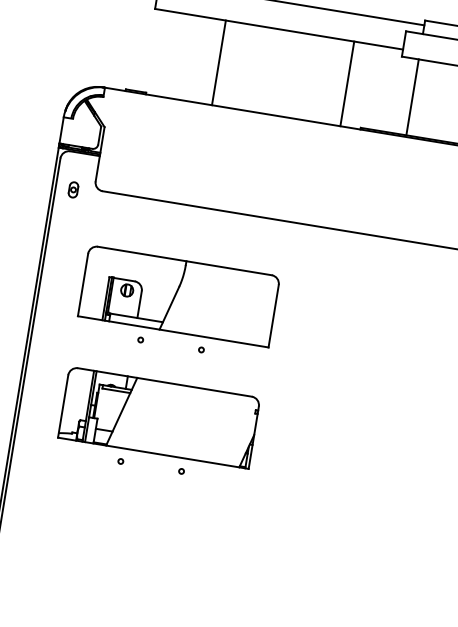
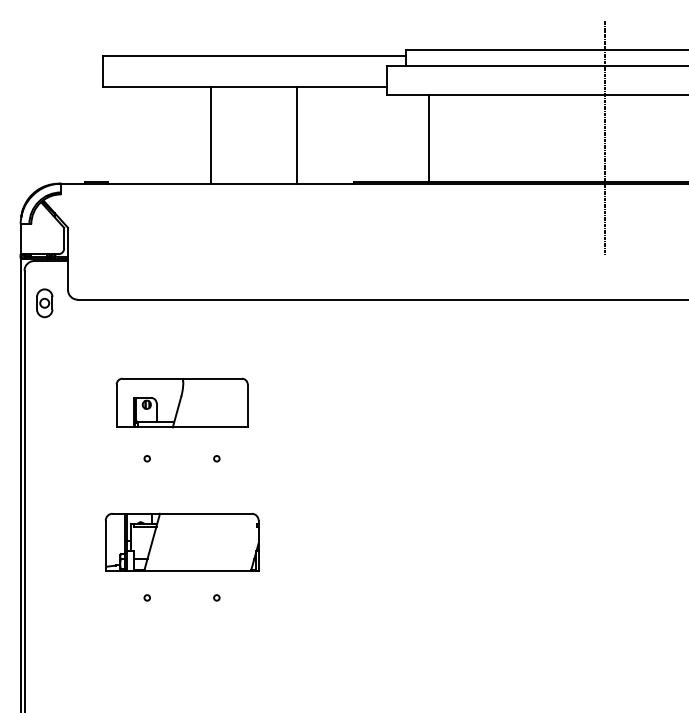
line: (218, 62) -> (210, 134), moved
line: (346, 83) -> (296, 134), moved
line: (412, 96) -> (429, 137), moved
part: (73, 189) -> (44, 303), size x1.6
part: (179, 295) -> (182, 402), size x0.6
part: (159, 417) -> (182, 541), size x0.7

